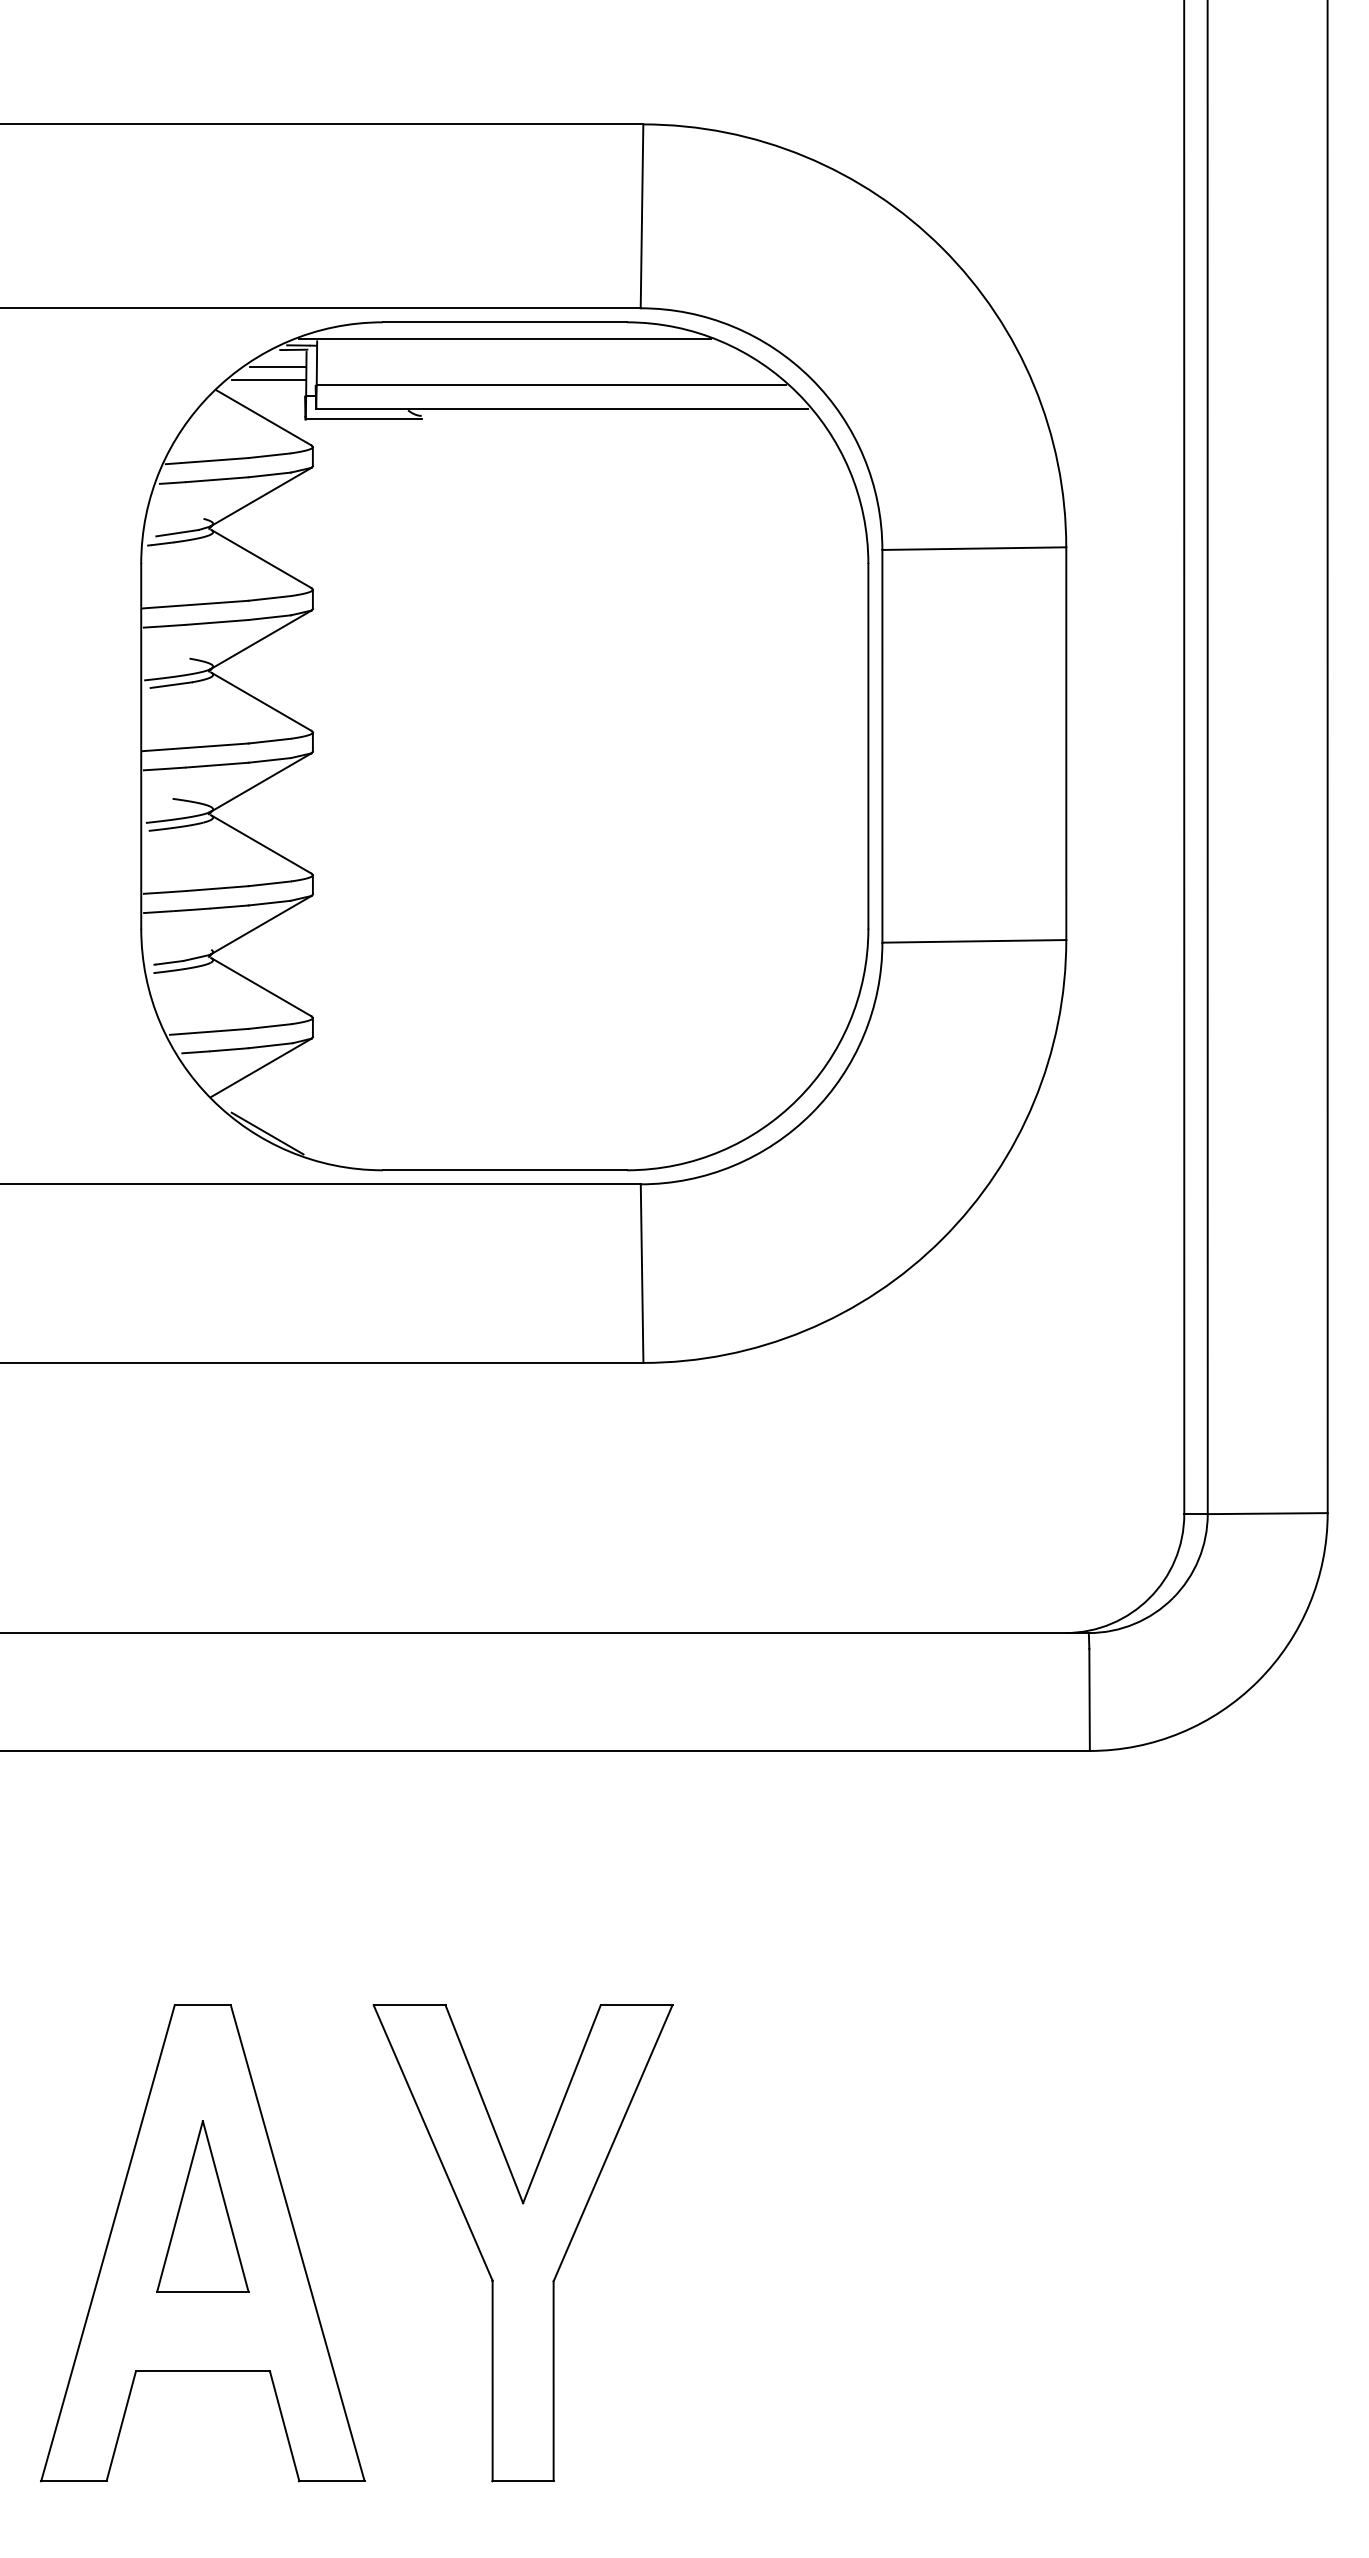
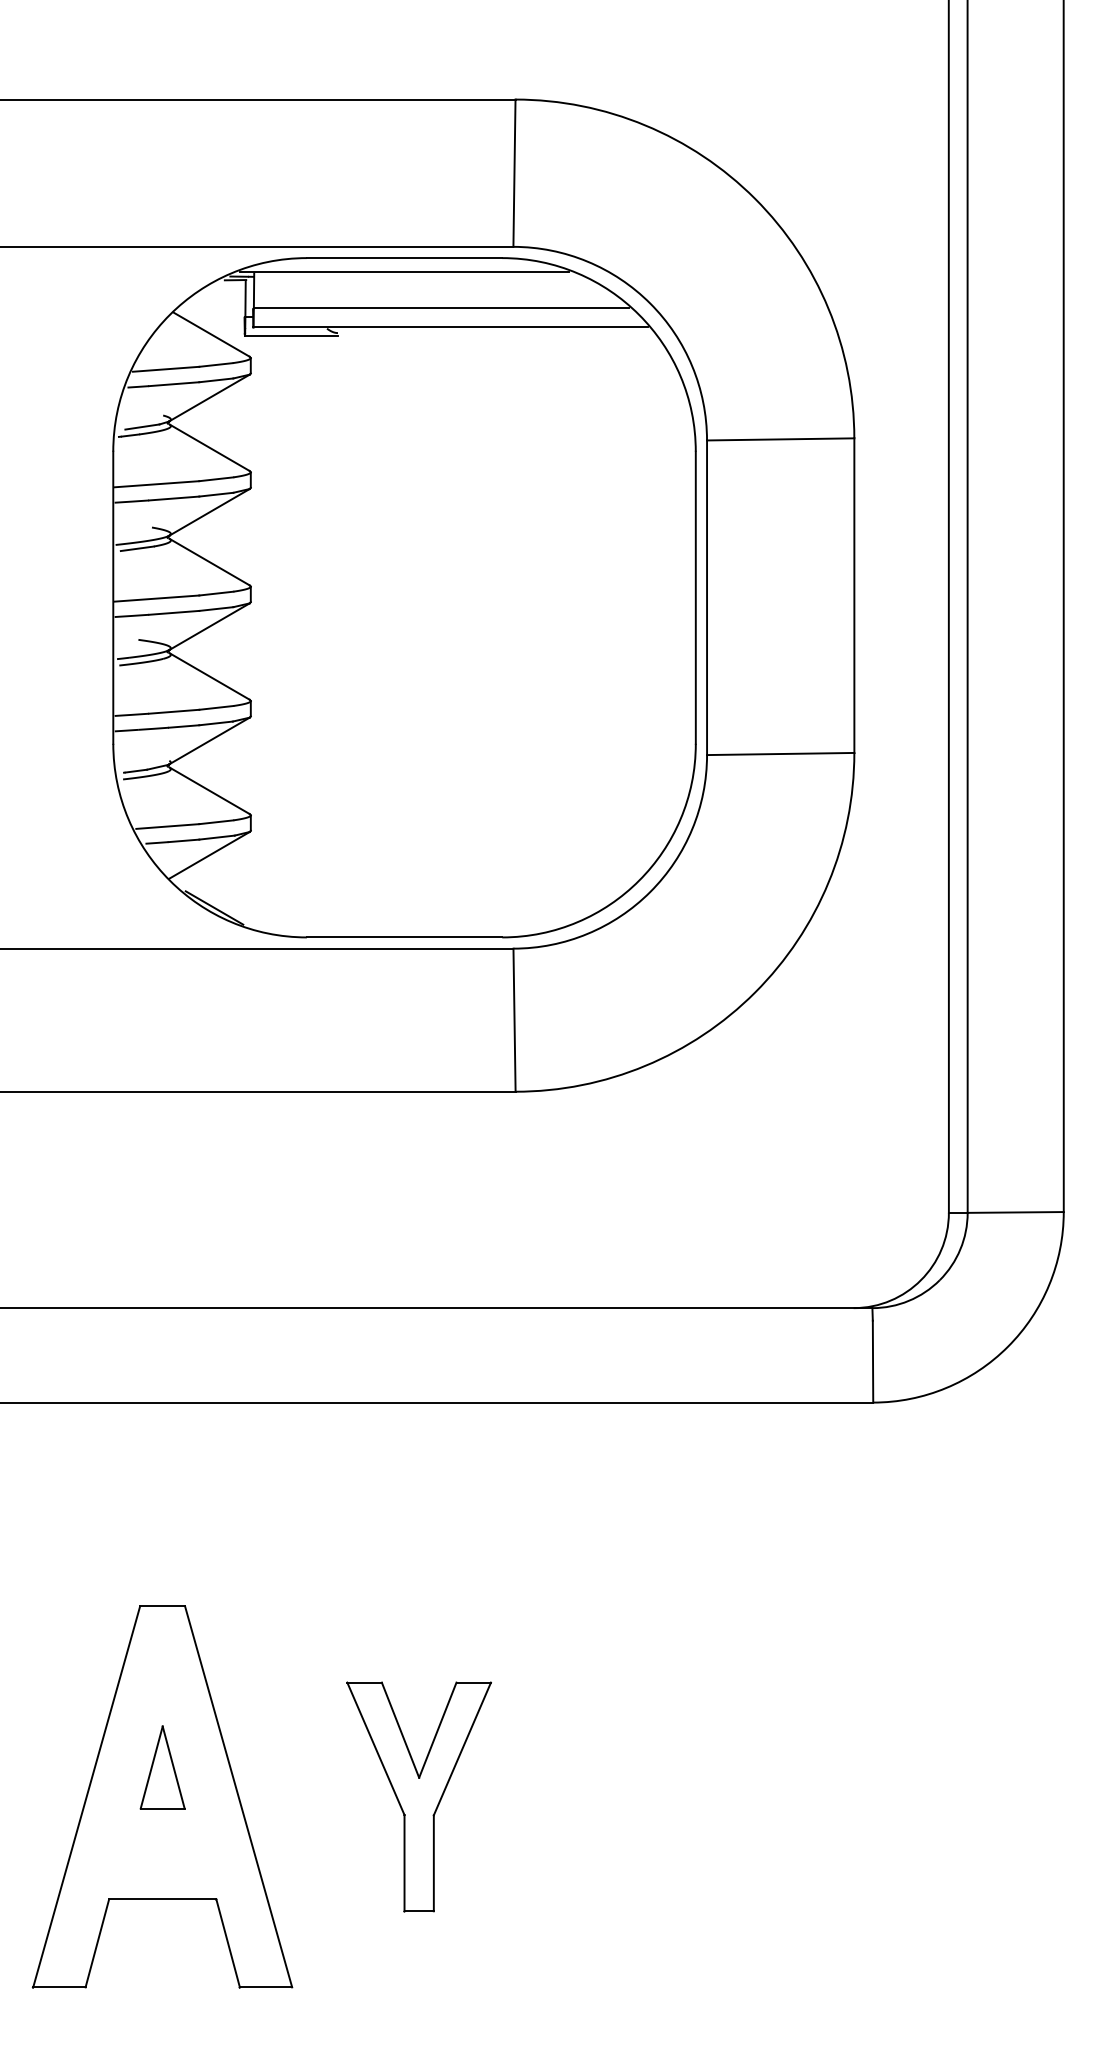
line: (277, 367) -> (222, 294), removed
line: (267, 379) -> (214, 303), removed
part: (202, 2206) -> (162, 1767), size x0.6
part: (522, 2243) -> (418, 1797), size x0.6

